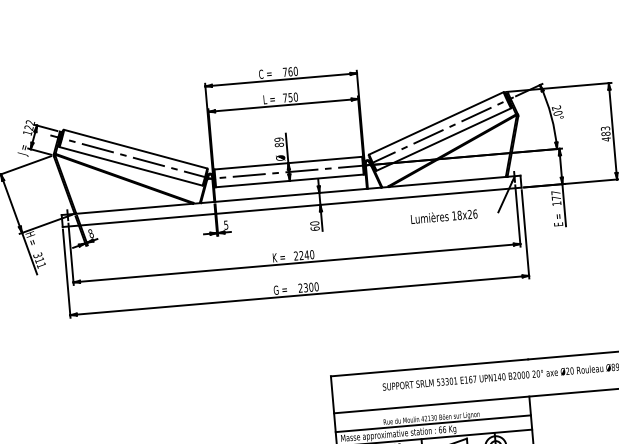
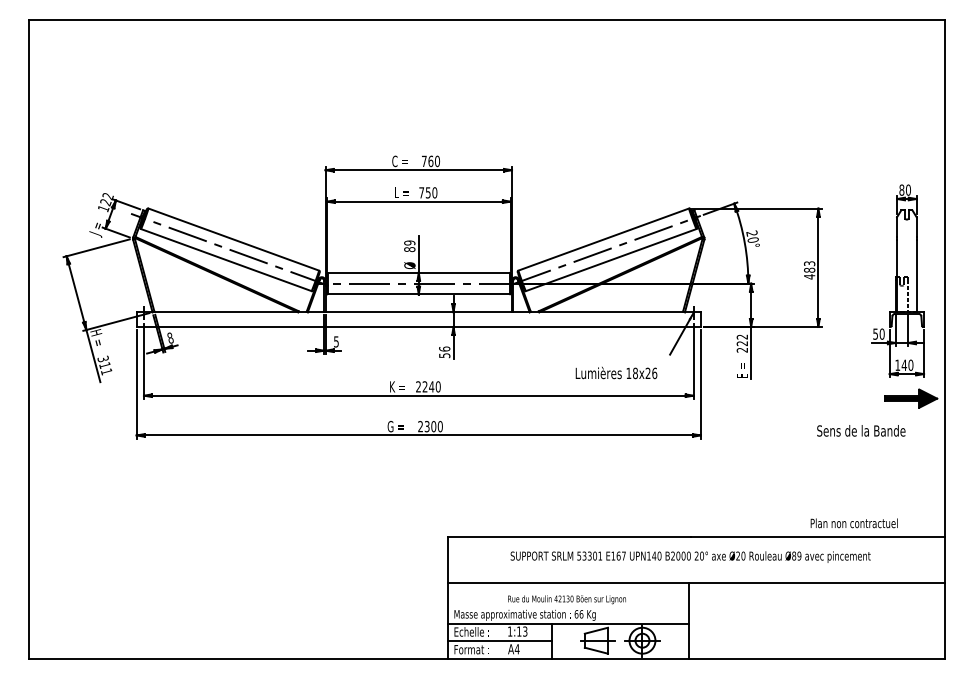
text: (555, 198) -> (741, 343), 177 -> 222
text: (444, 216) -> (616, 372), moved
text: (314, 226) -> (444, 352), 60 -> 56
line: (433, 424) -> (568, 606), removed

